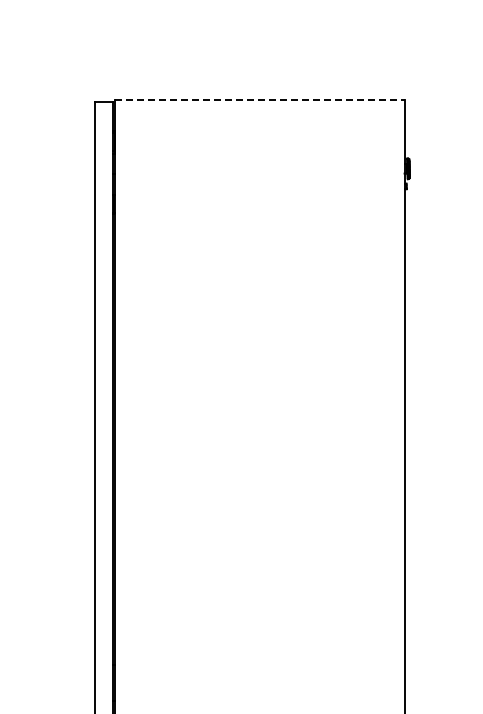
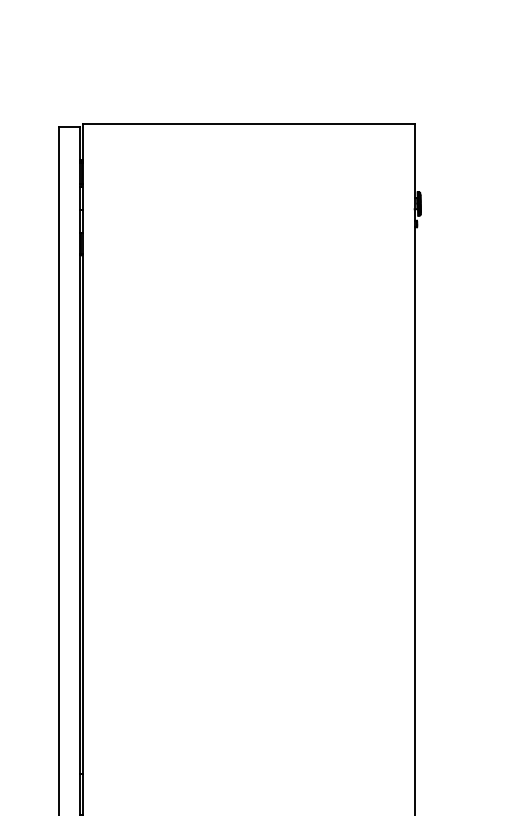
line: (259, 99) -> (248, 124), dashed -> solid

